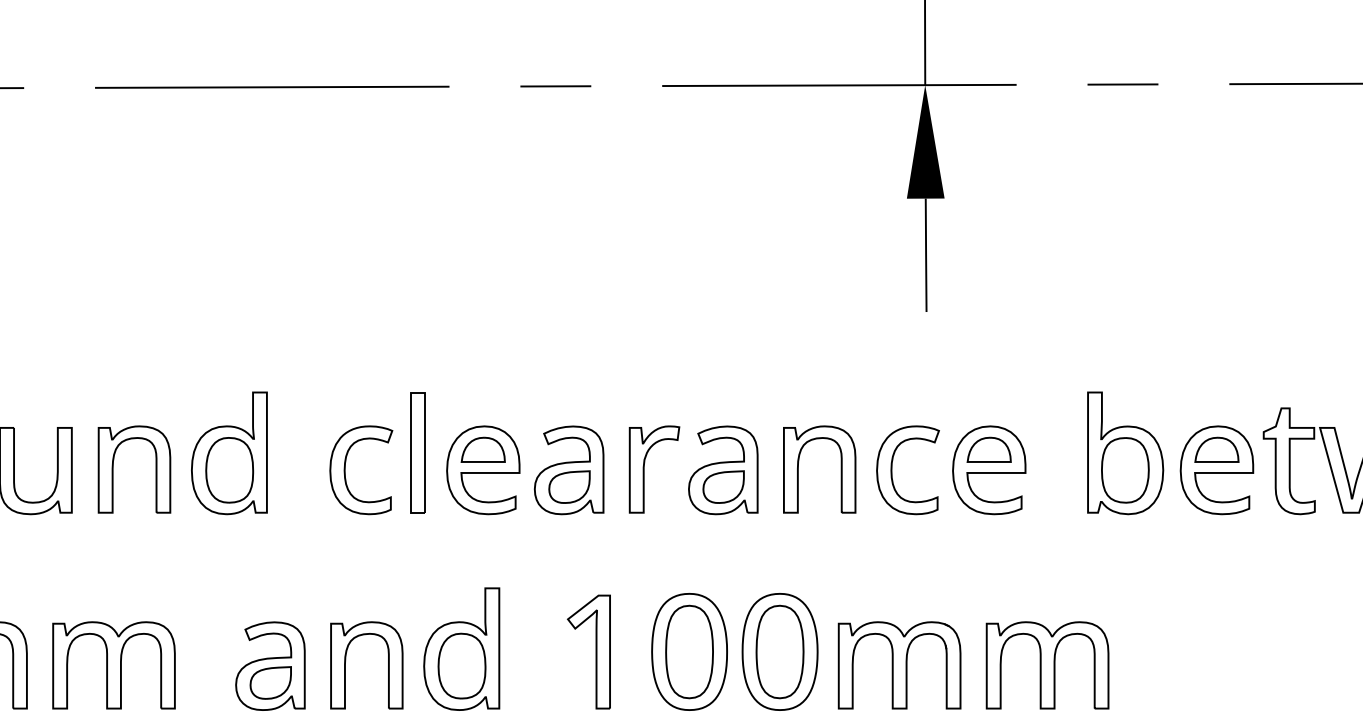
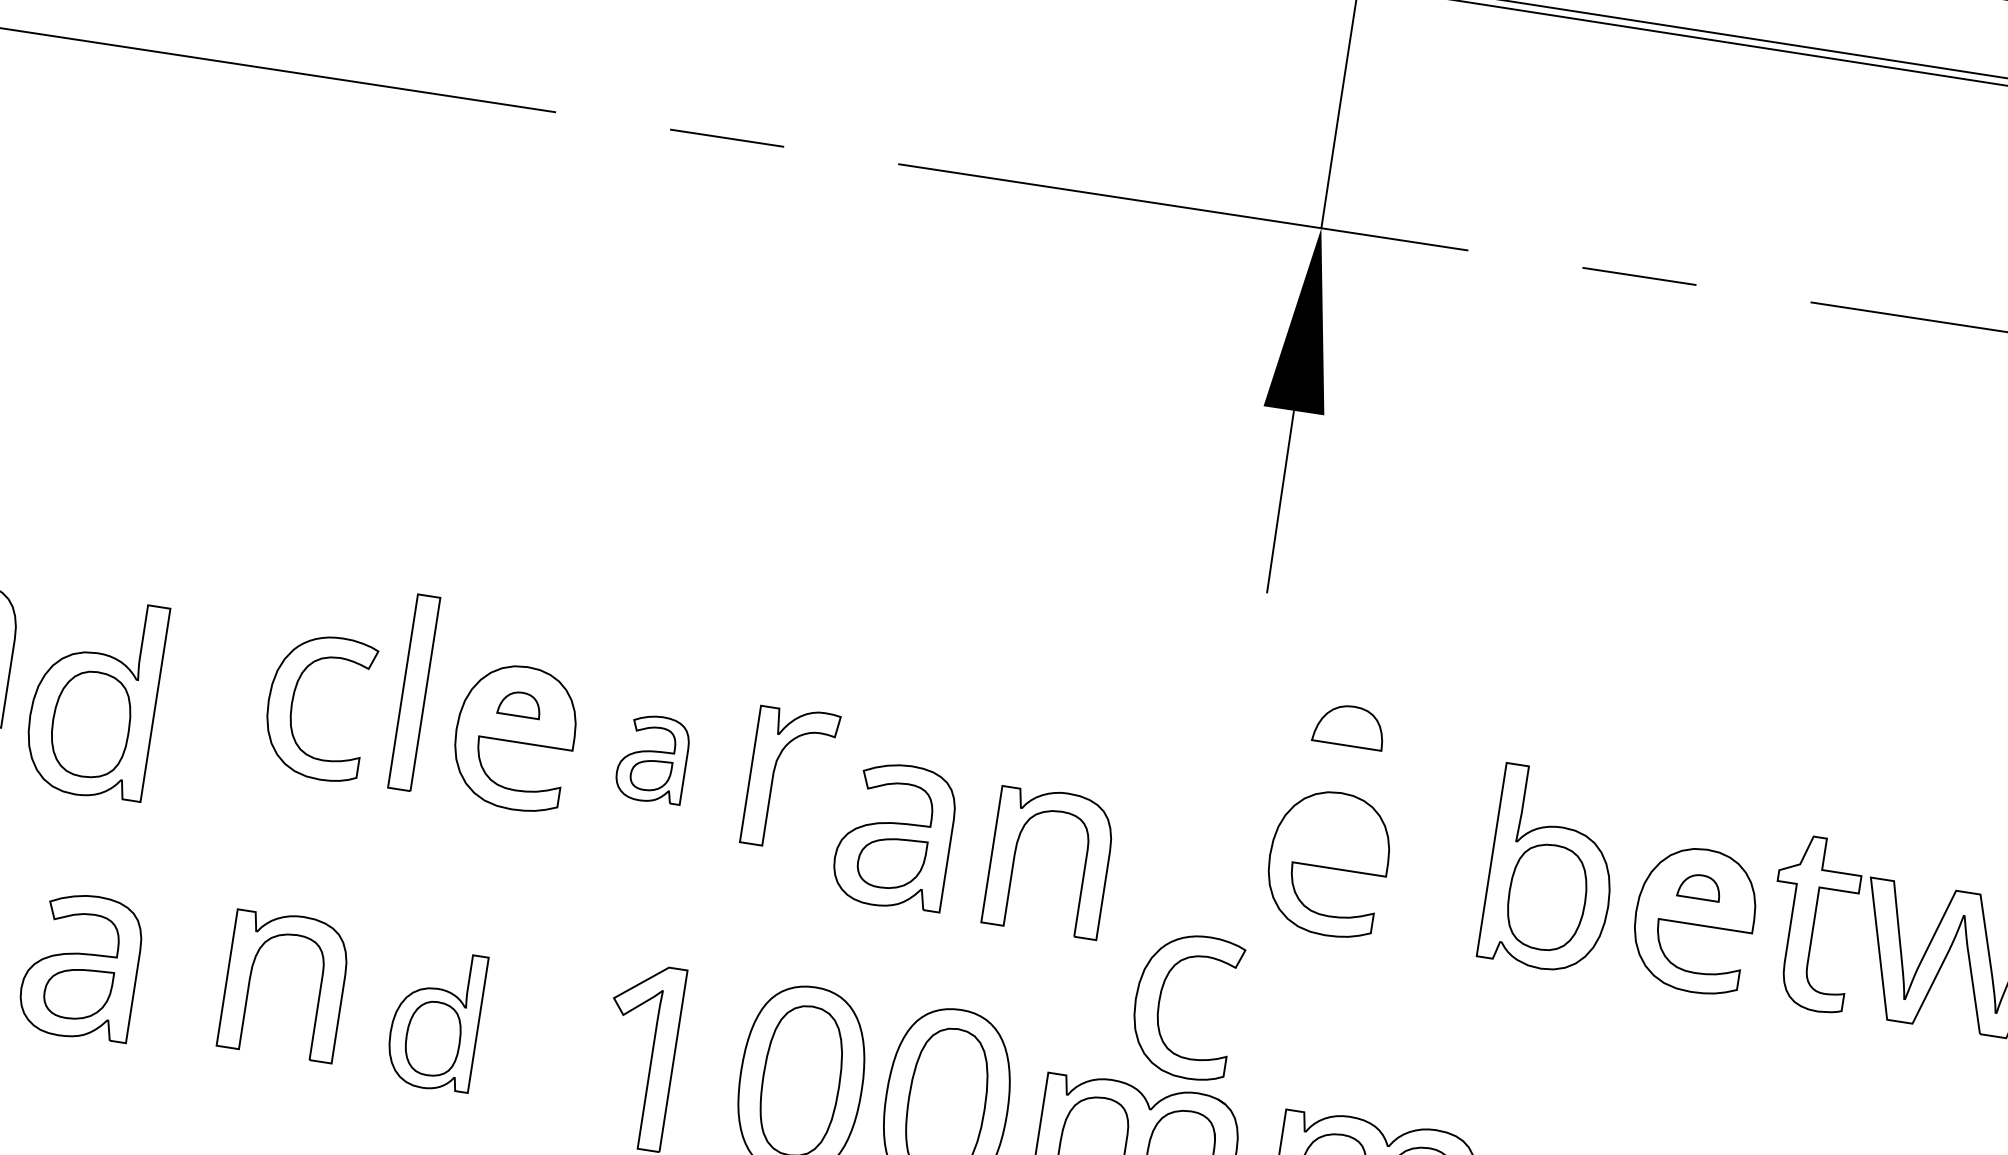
part: (482, 449) -> (518, 703), size x0.6
part: (988, 449) -> (1348, 725), moved
part: (1216, 449) -> (1698, 886), size x0.6
part: (229, 453) -> (95, 697), moved
part: (798, 469) -> (1015, 856), moved
part: (568, 470) -> (651, 758), size x0.6
part: (723, 470) -> (895, 836), moved
part: (892, 470) -> (1160, 1002), moved
part: (461, 648) -> (435, 1018), size x0.7
part: (346, 660) -> (253, 972), moved
part: (270, 665) -> (81, 965), moved

